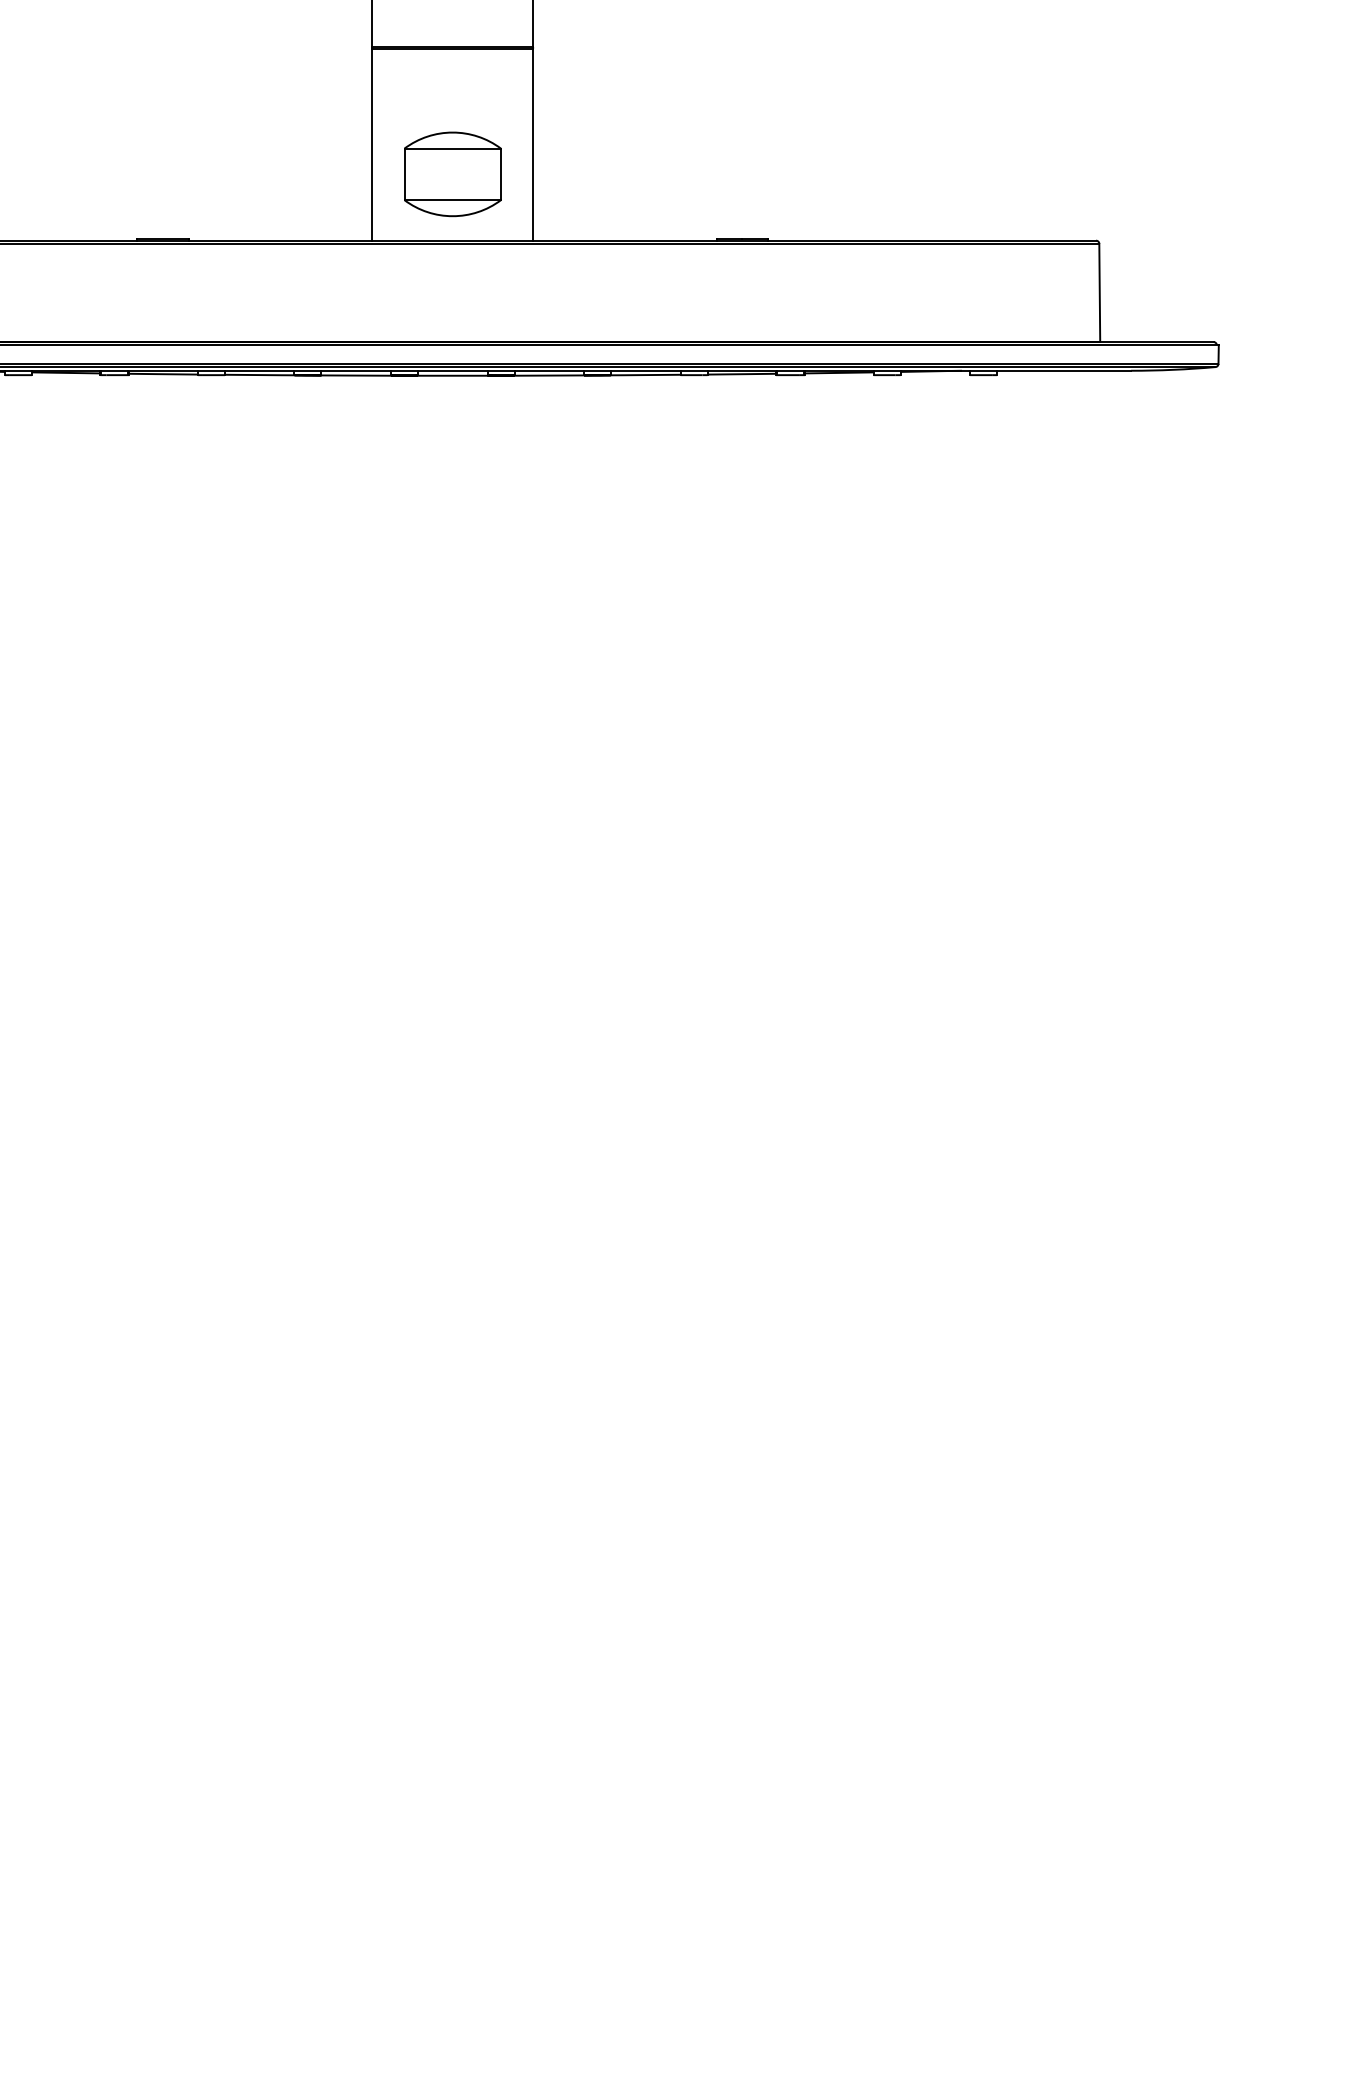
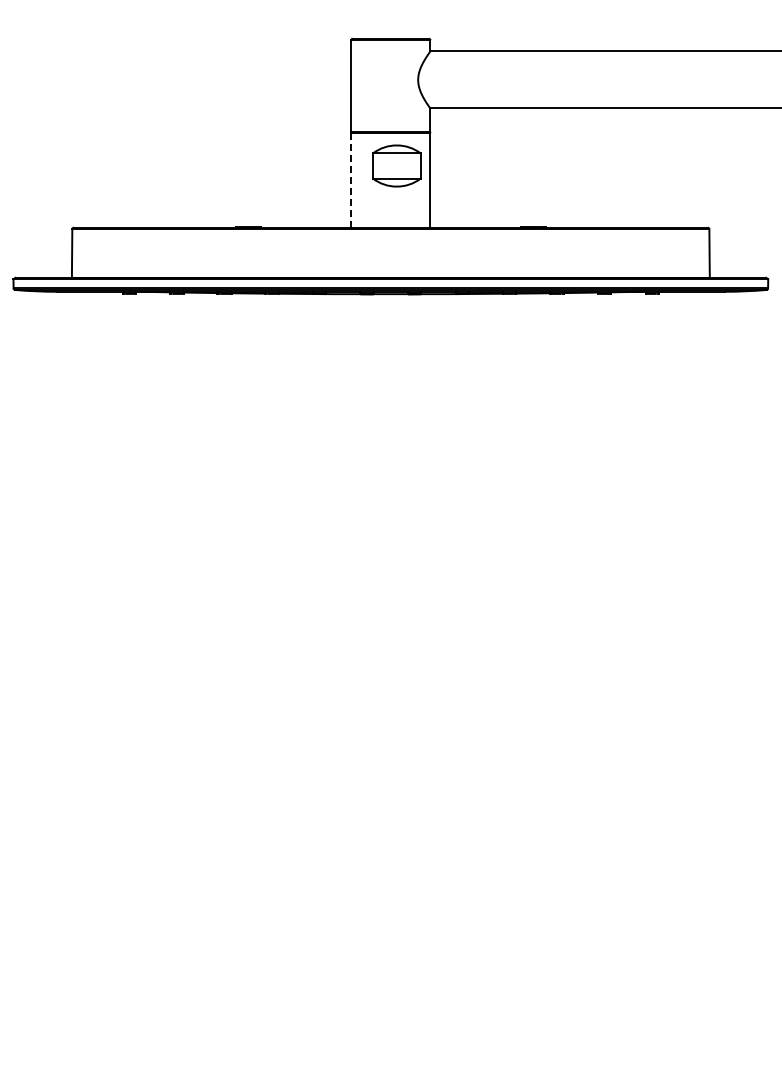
line: (372, 144) -> (351, 180), solid -> dashed
part: (452, 173) -> (396, 165), moved

